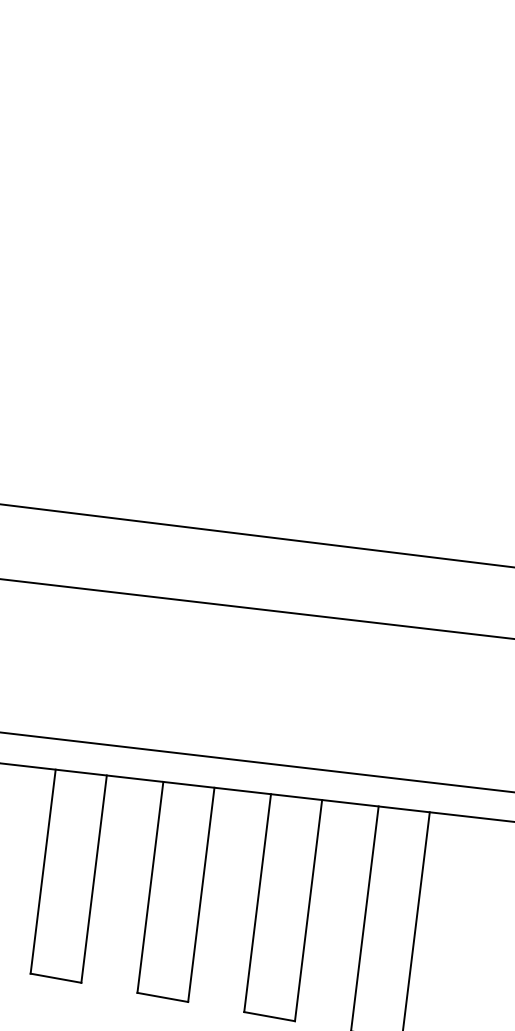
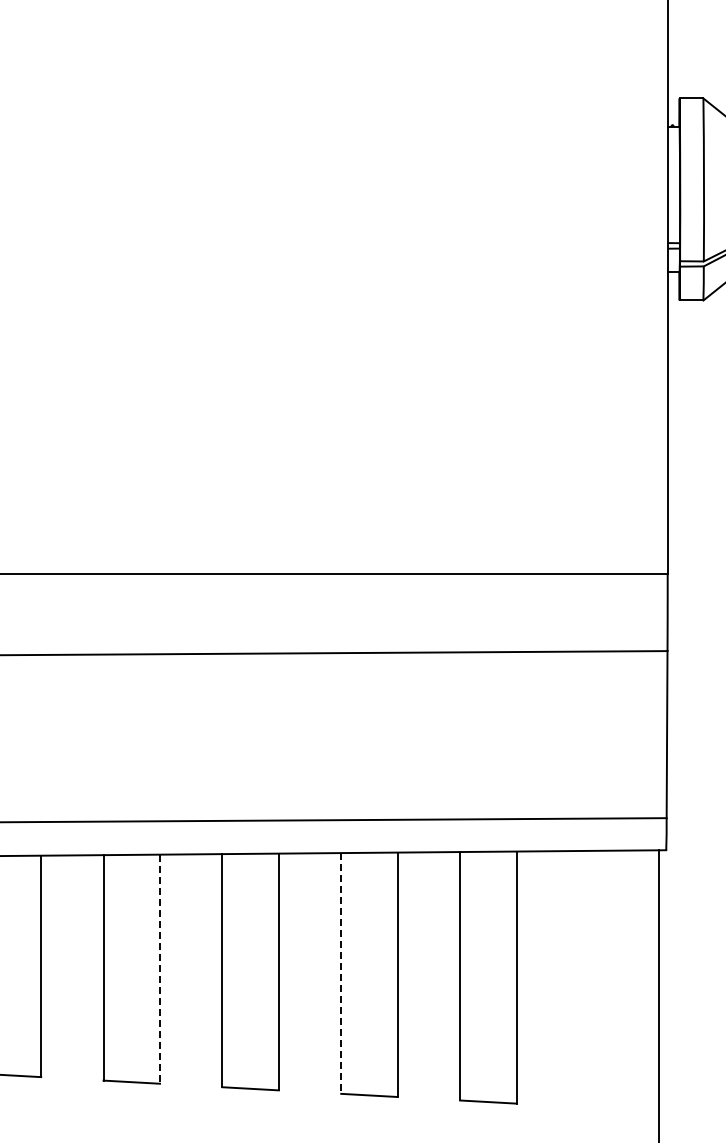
line: (94, 879) -> (160, 969), solid -> dashed
line: (257, 903) -> (341, 973), solid -> dashed

